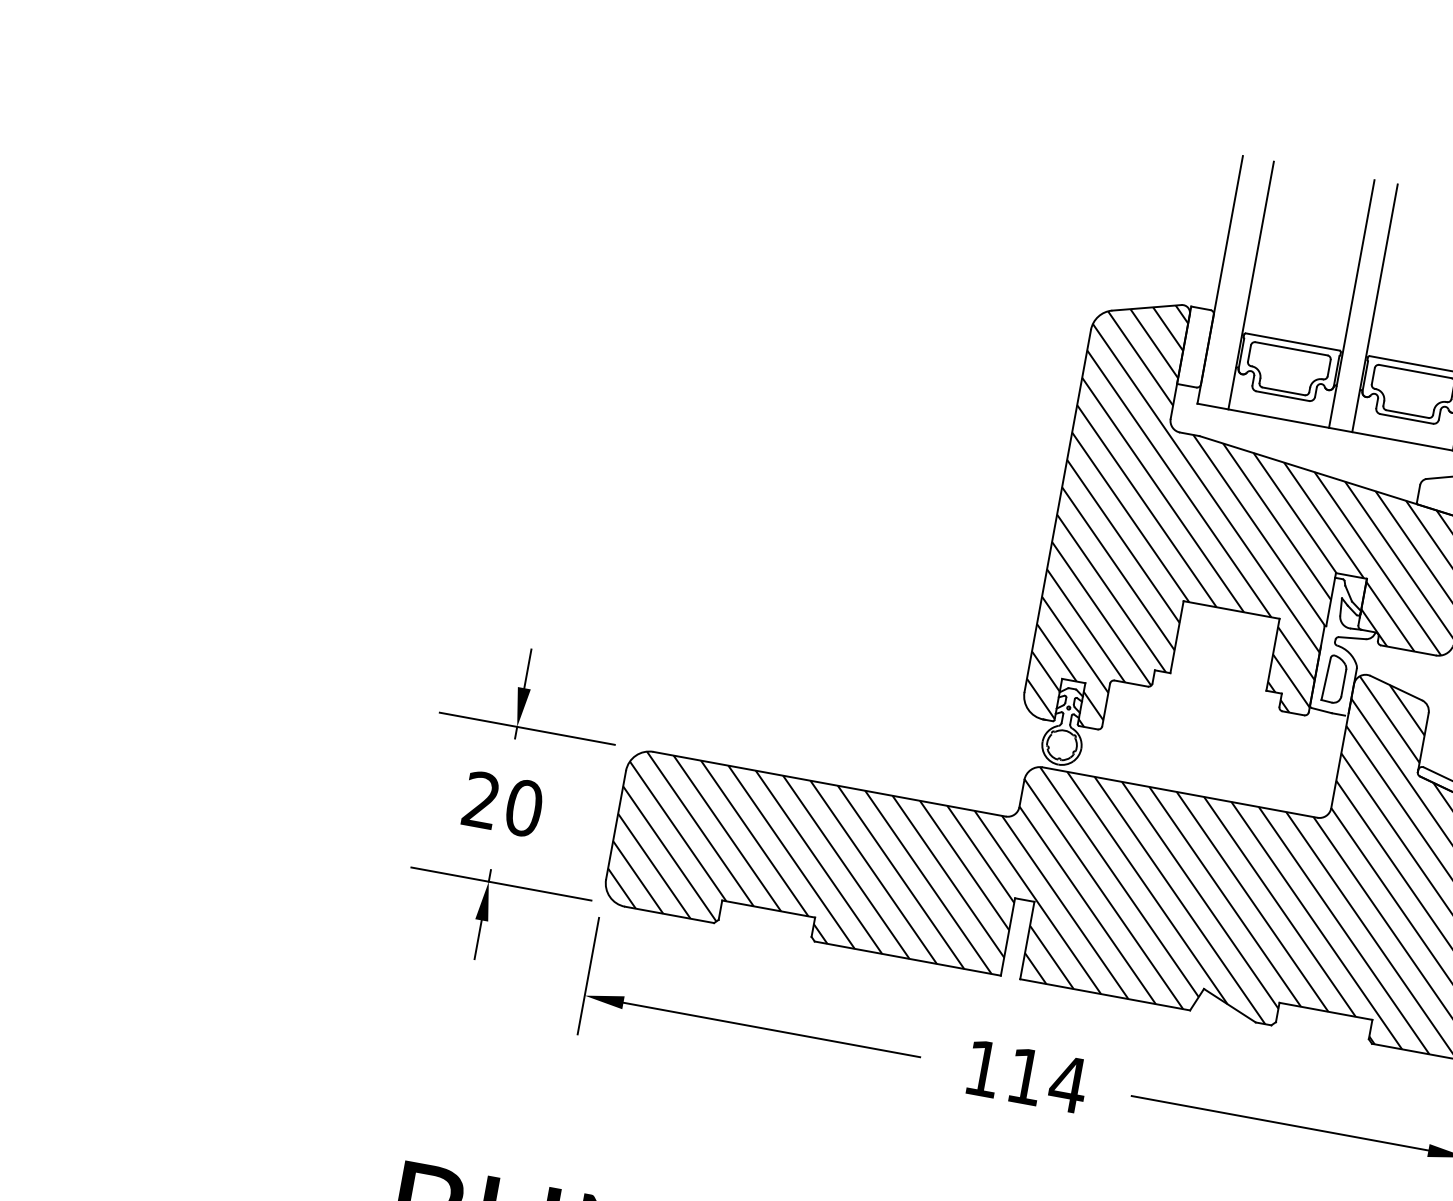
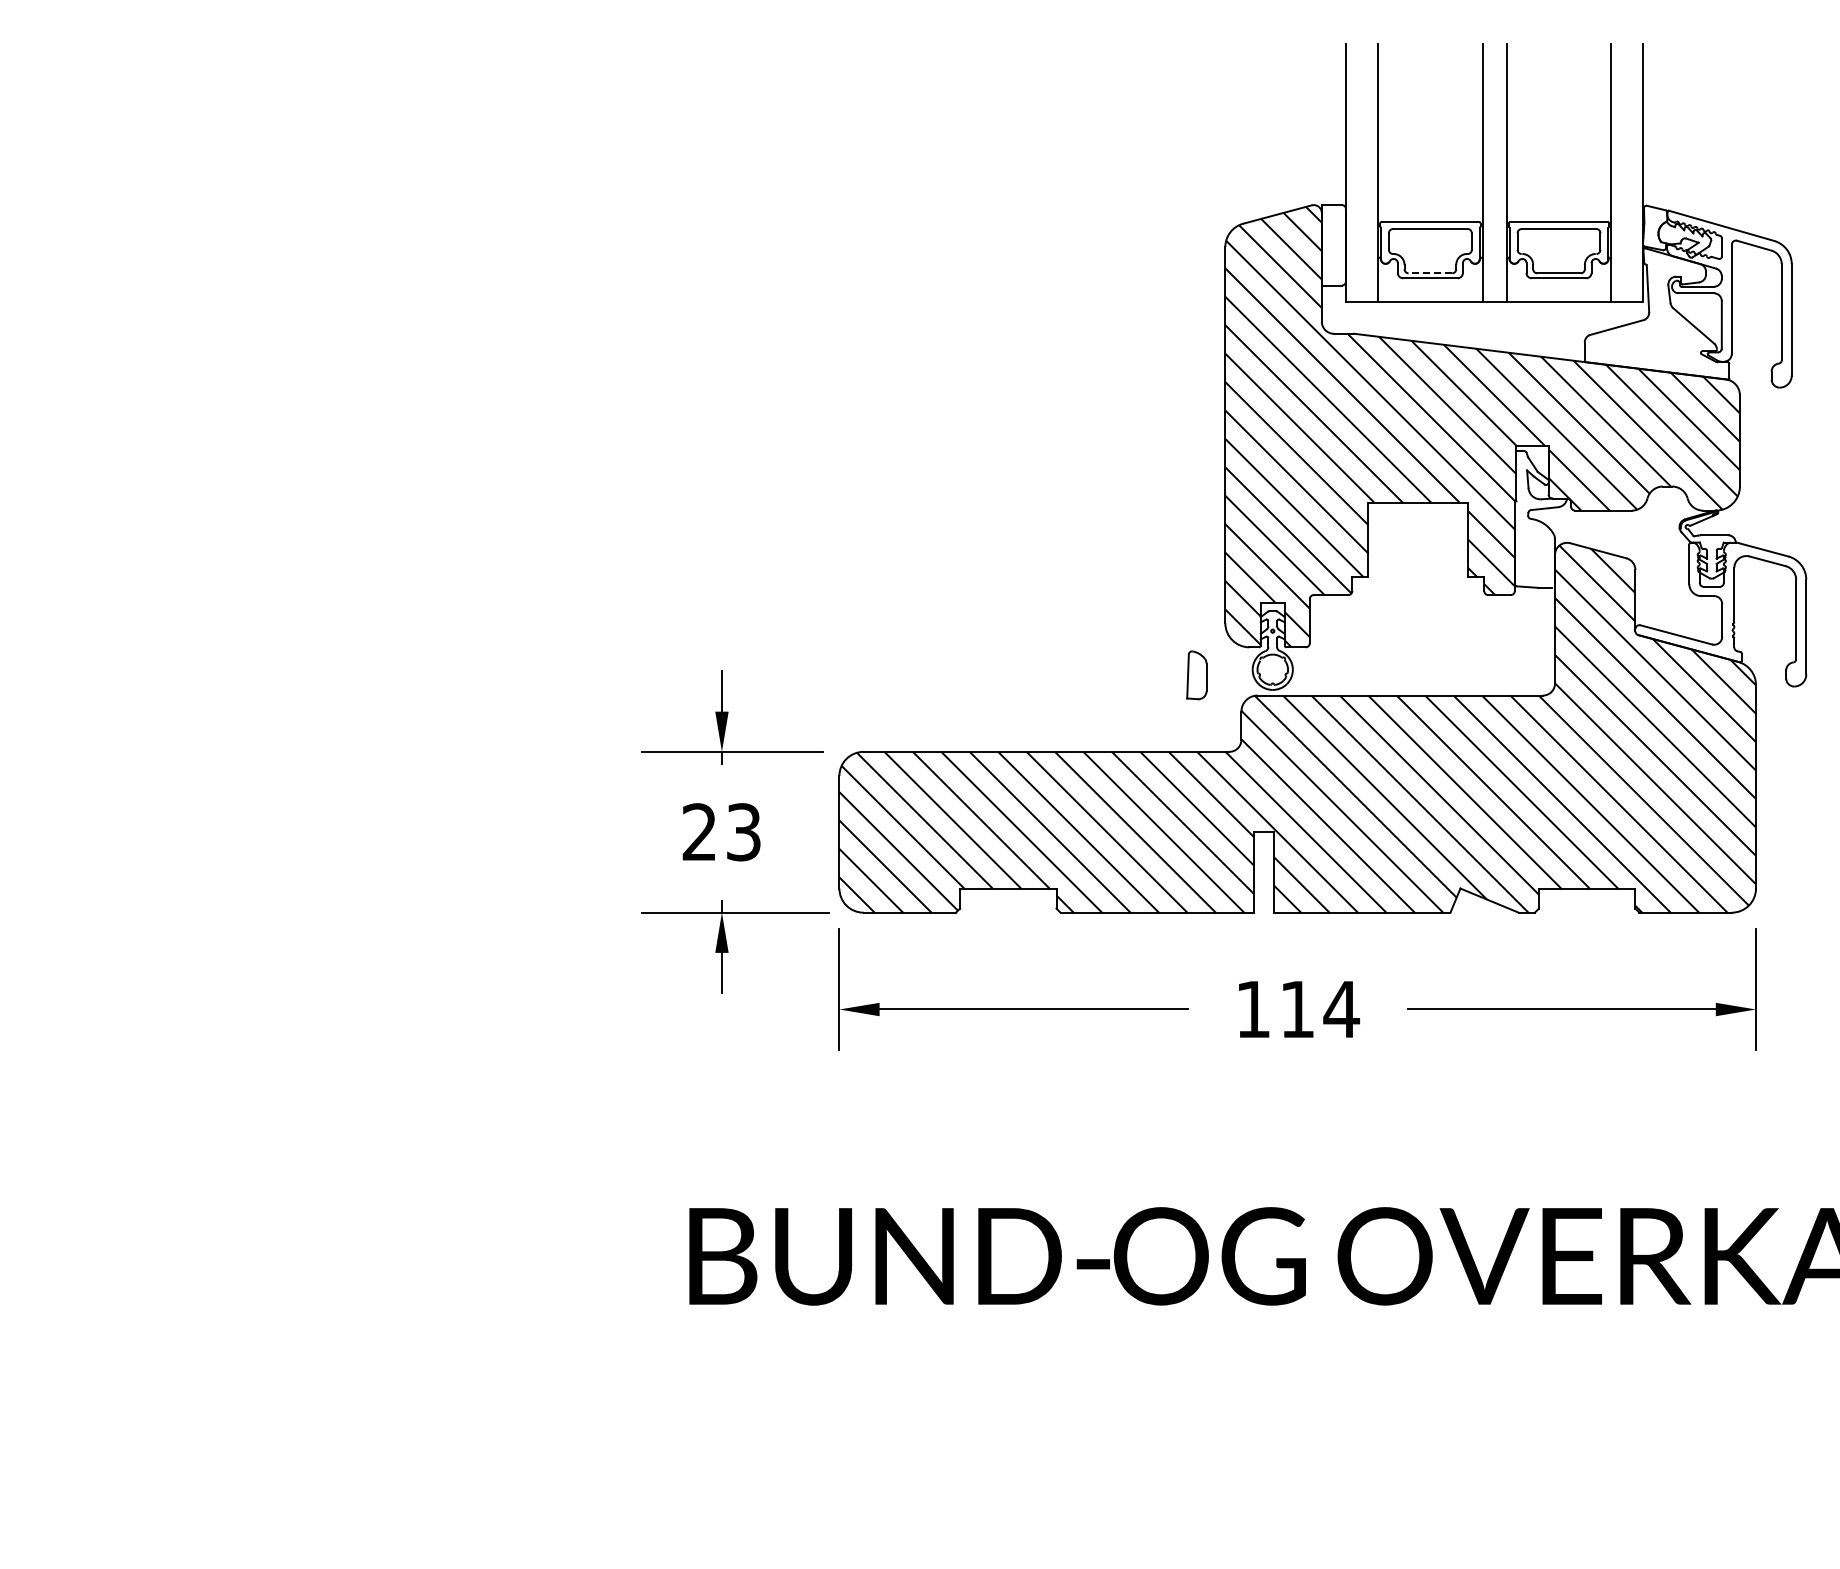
line: (1283, 391) -> (1430, 273), solid -> dashed
part: (1334, 679) -> (1196, 675), moved
text: (523, 808) -> (743, 832), 20 -> 23

